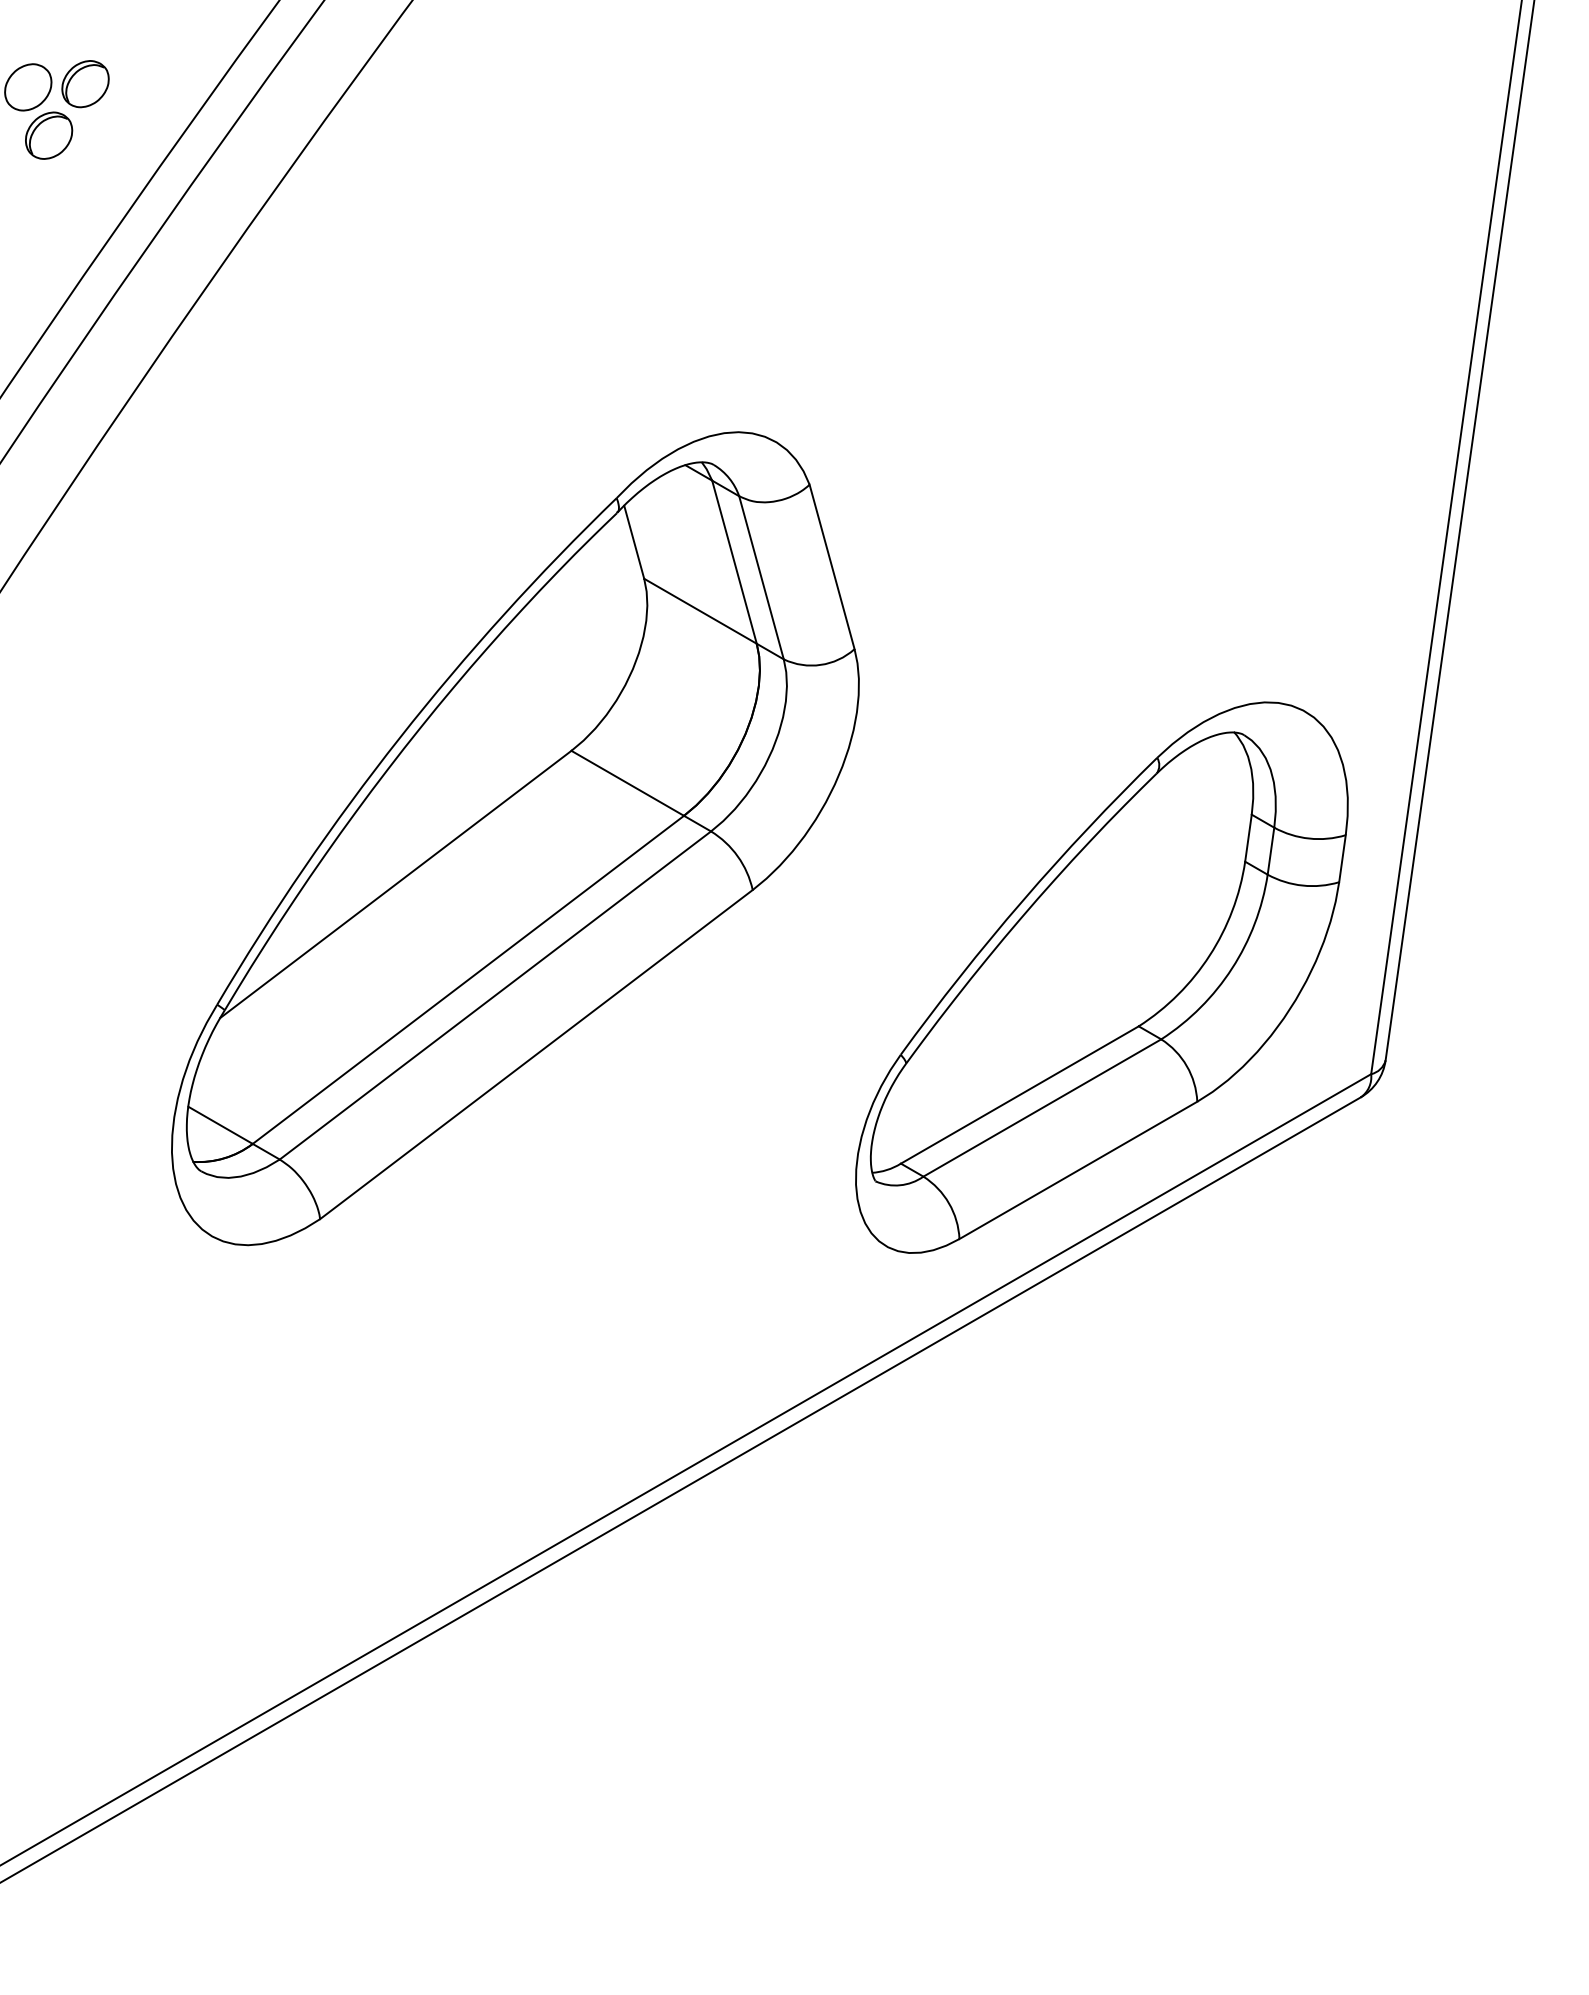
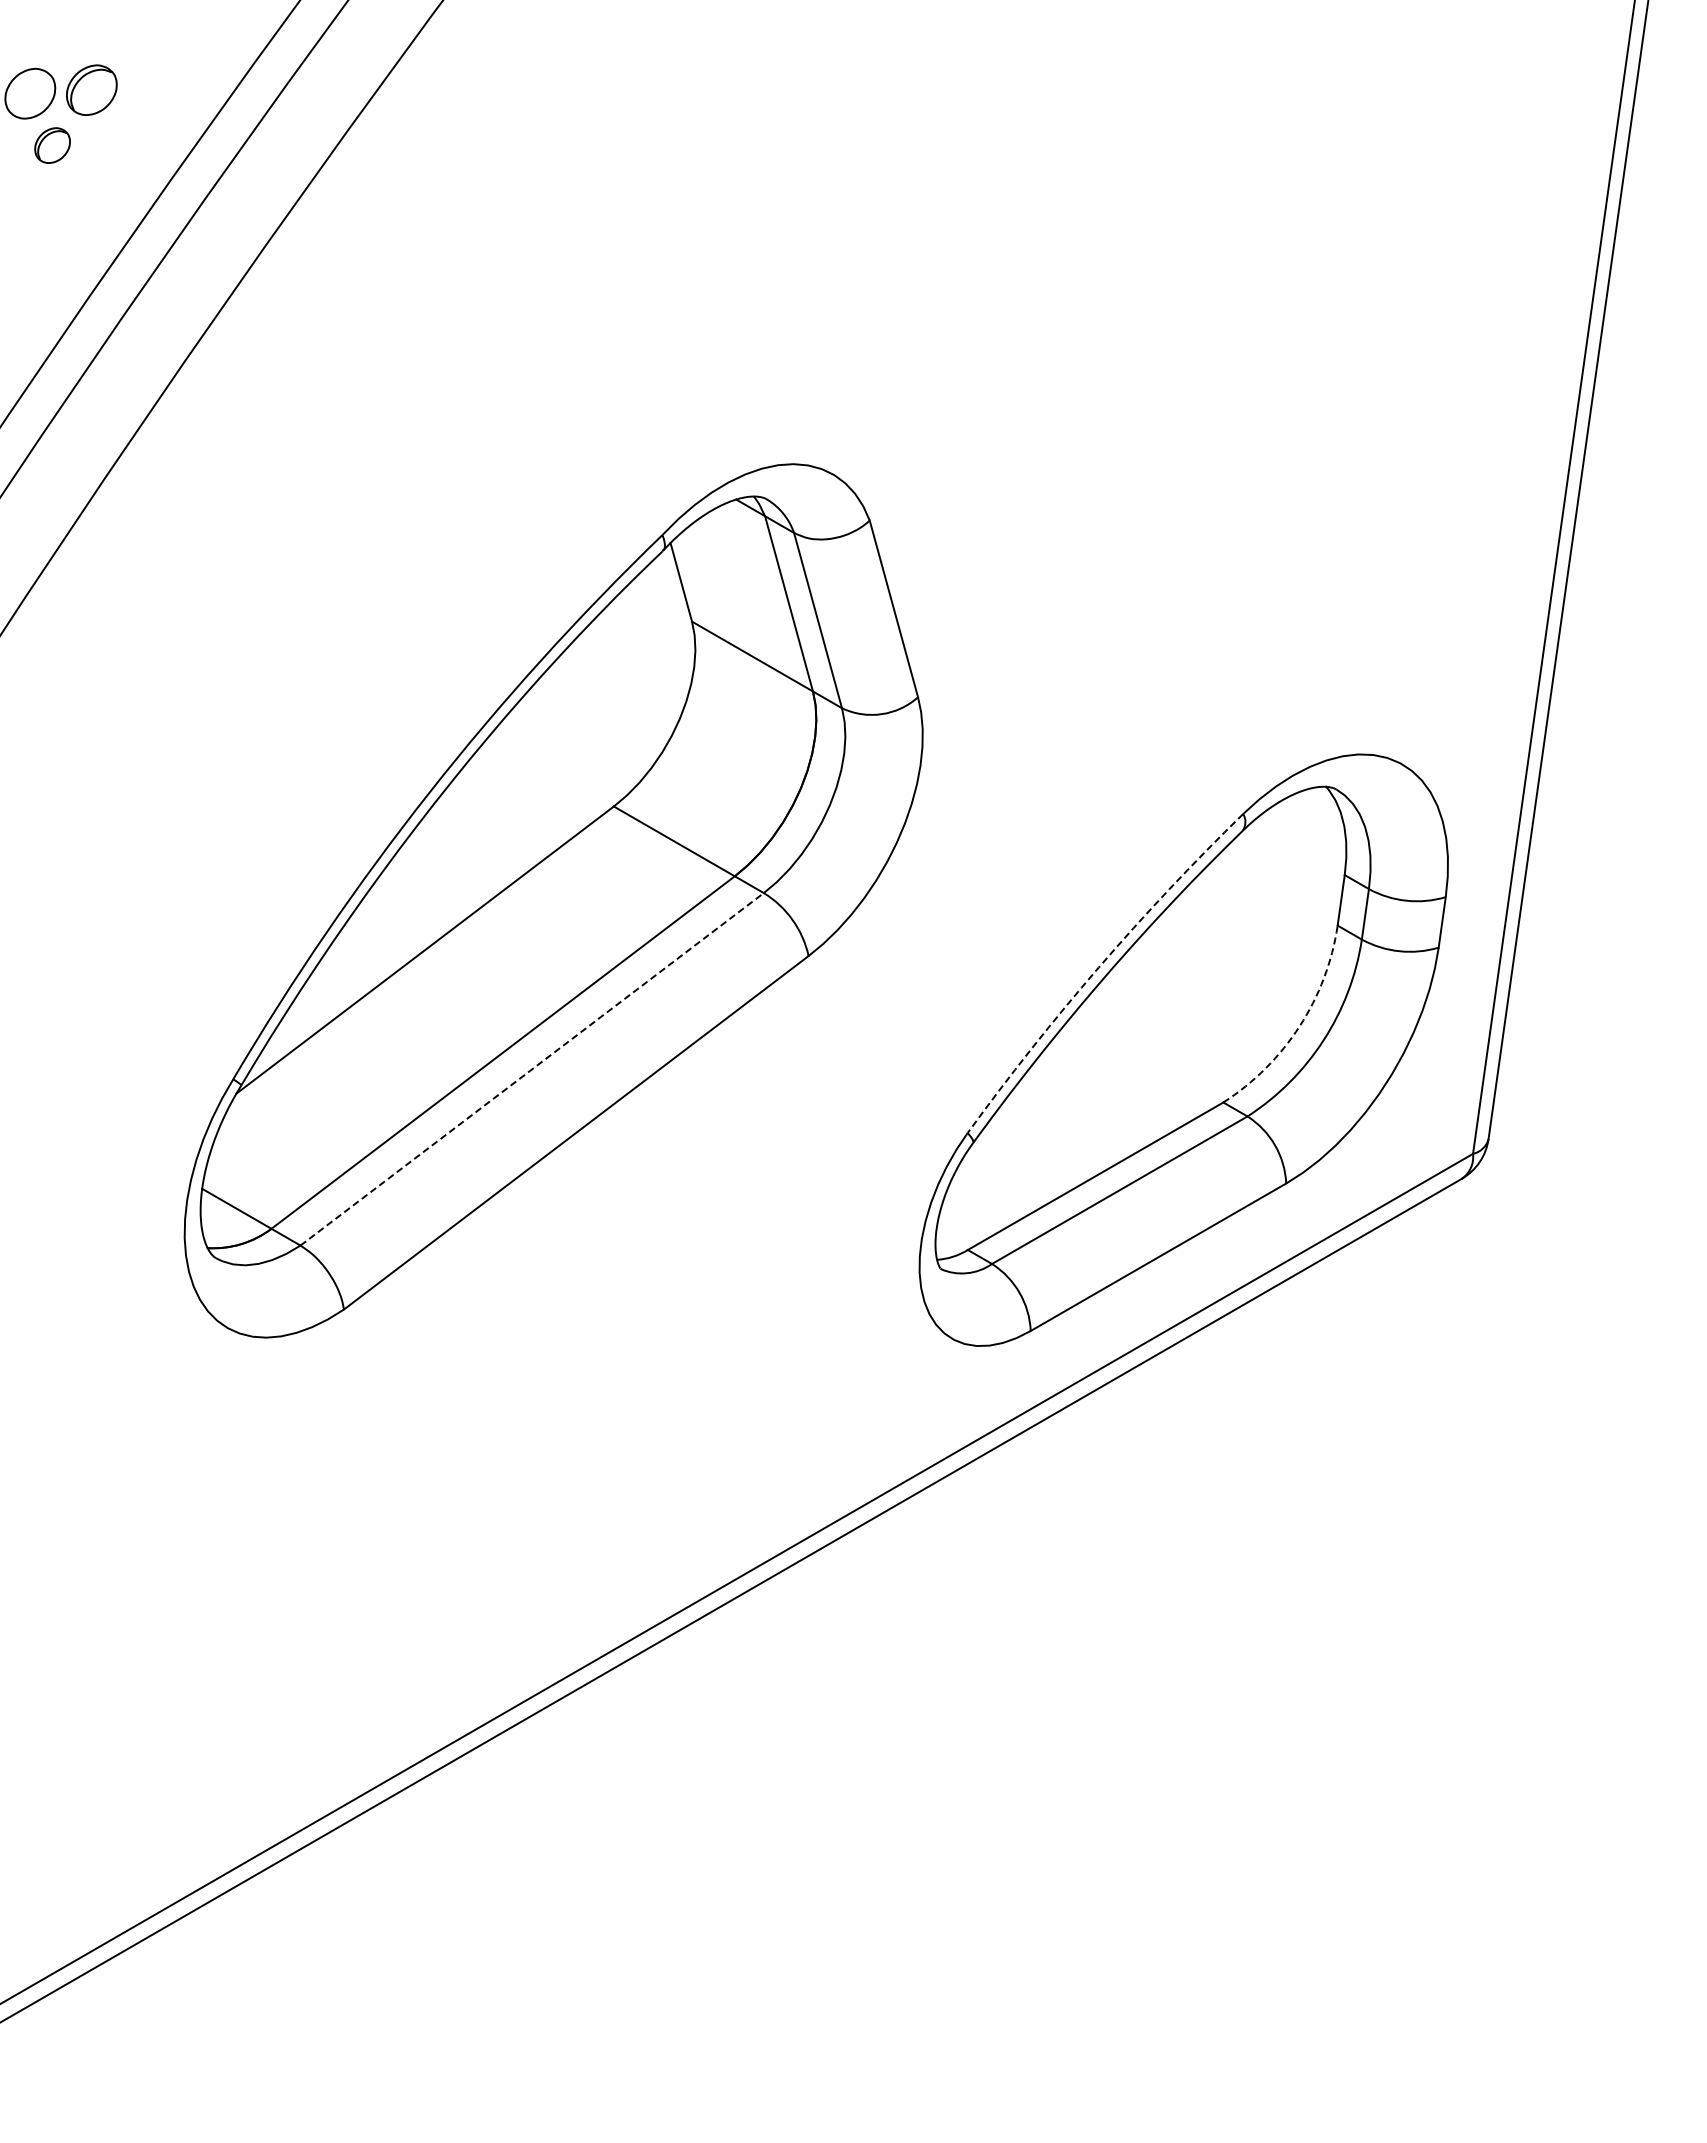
part: (48, 135) -> (52, 145), size x0.7
arc: (1022, 900) -> (1098, 967), solid -> dashed
arc: (1209, 955) -> (1299, 1026), solid -> dashed
line: (495, 995) -> (532, 1069), solid -> dashed

